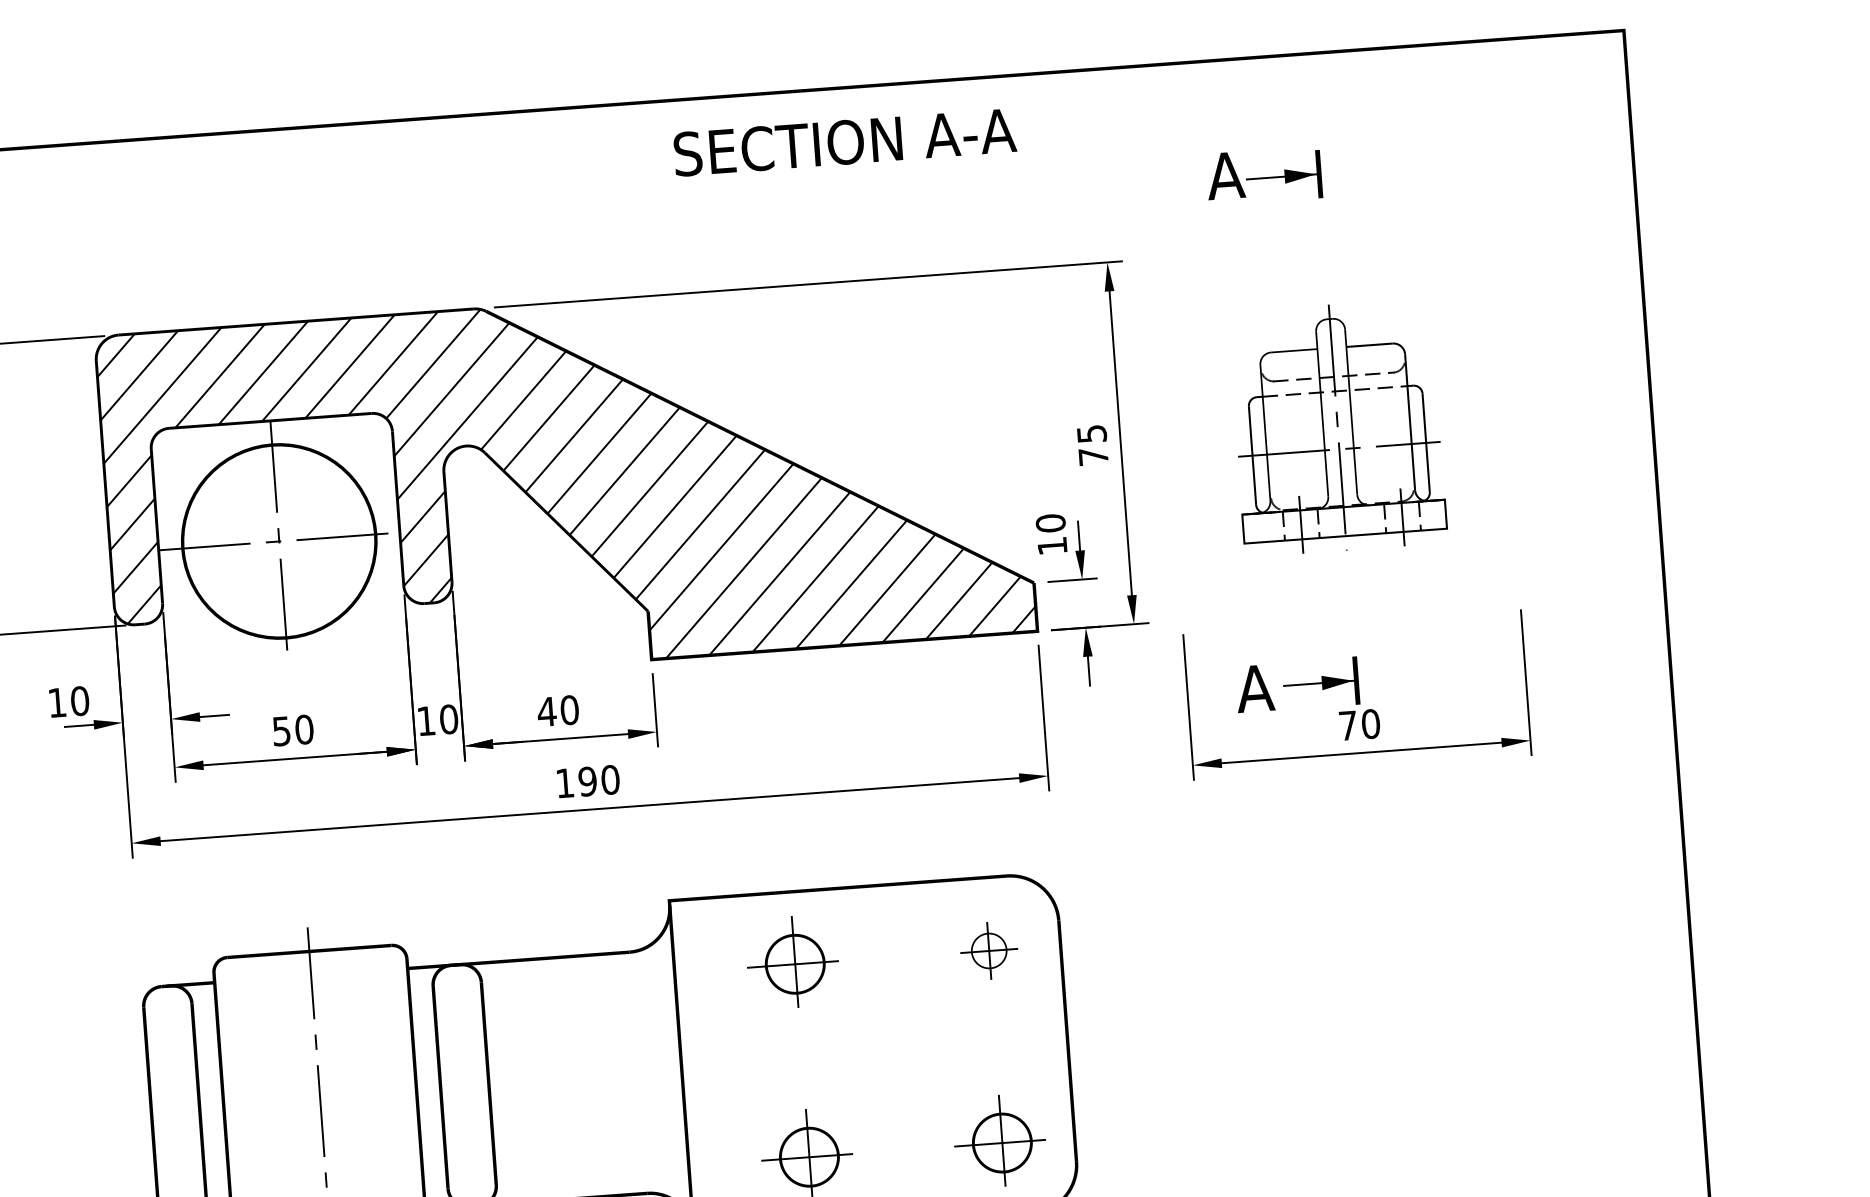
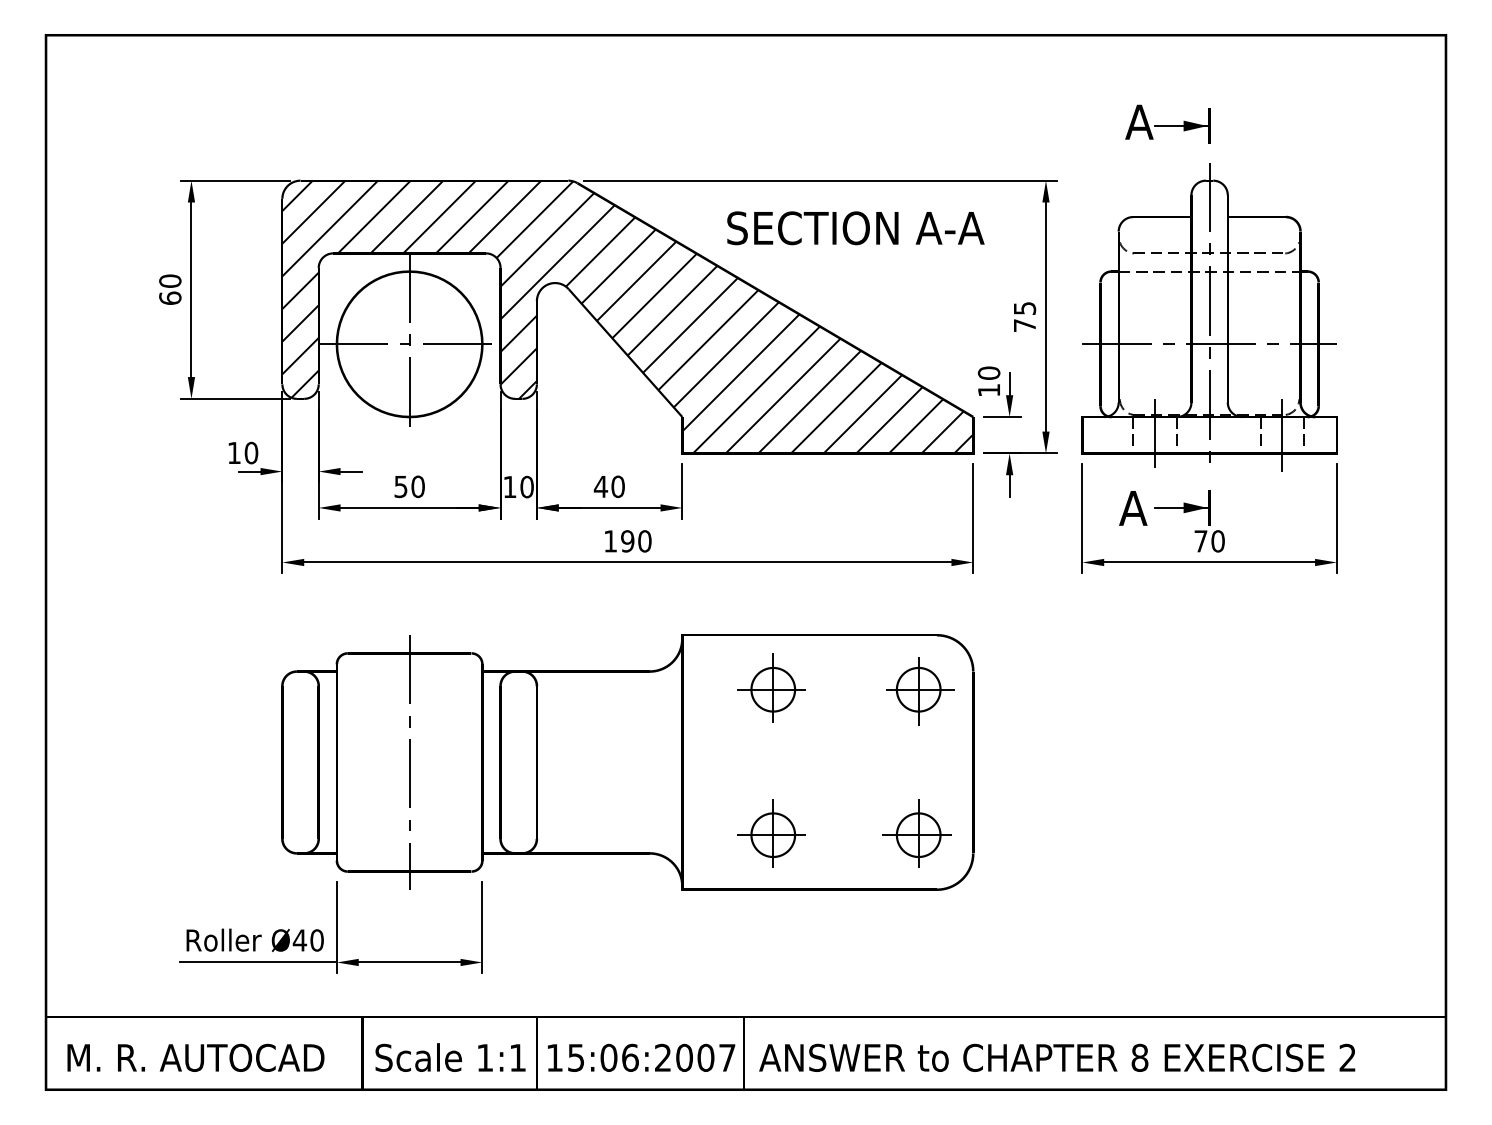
text: (844, 142) -> (855, 228), moved
part: (1337, 427) -> (1209, 317), size x1.67
part: (990, 952) -> (920, 691), size x1.67

